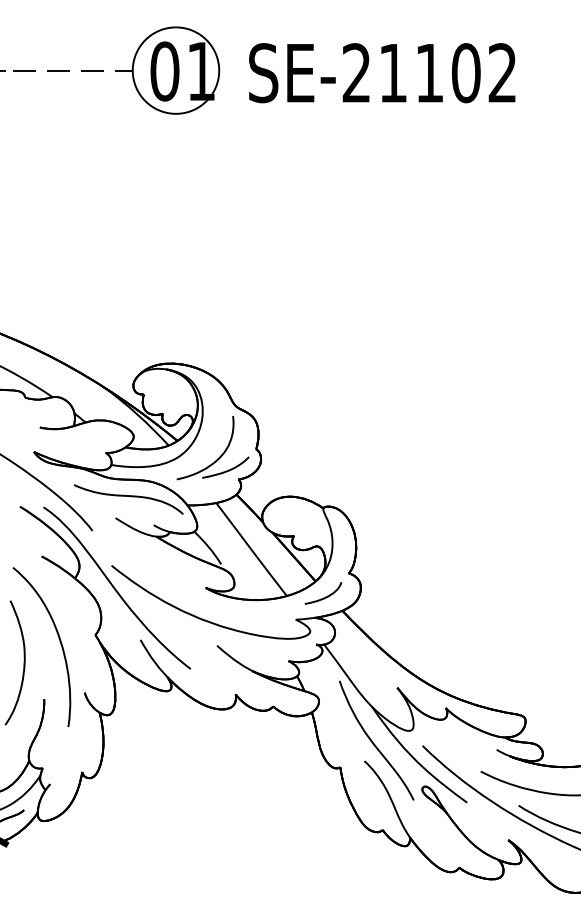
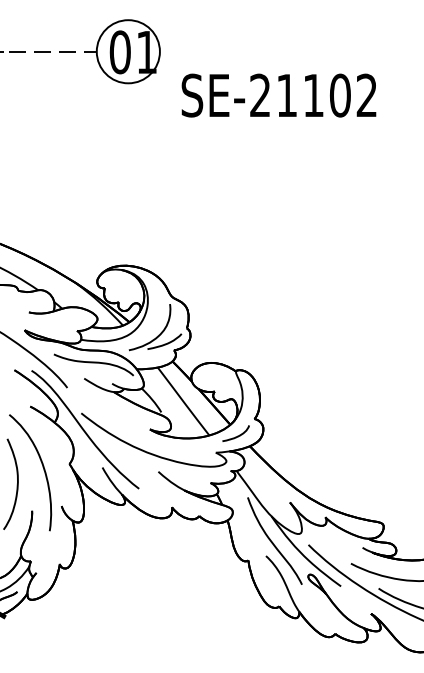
text: (381, 73) -> (278, 95), moved

